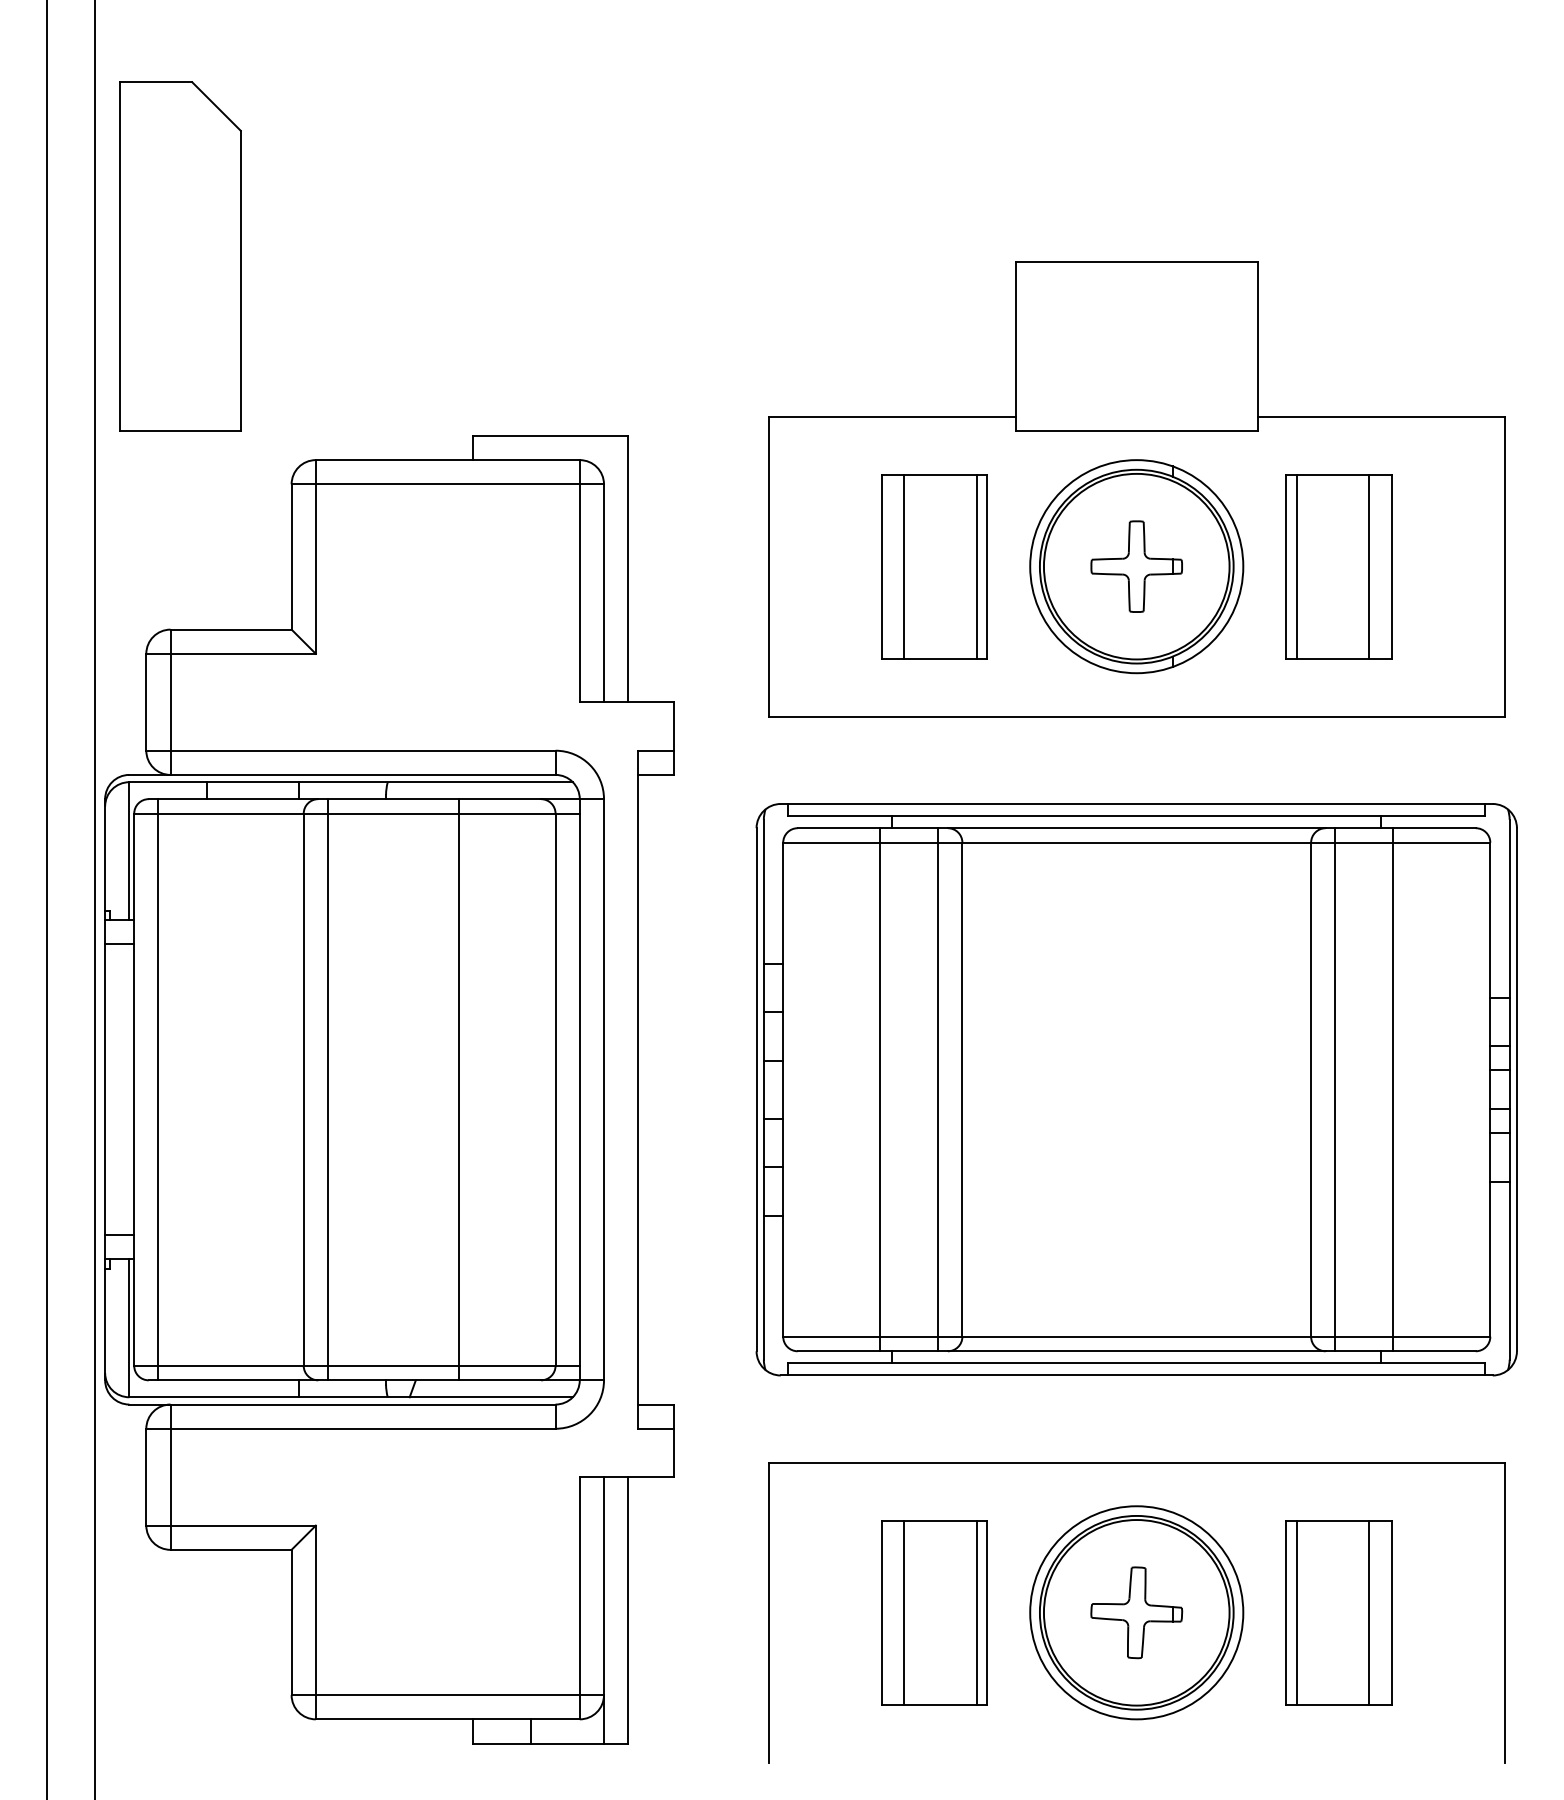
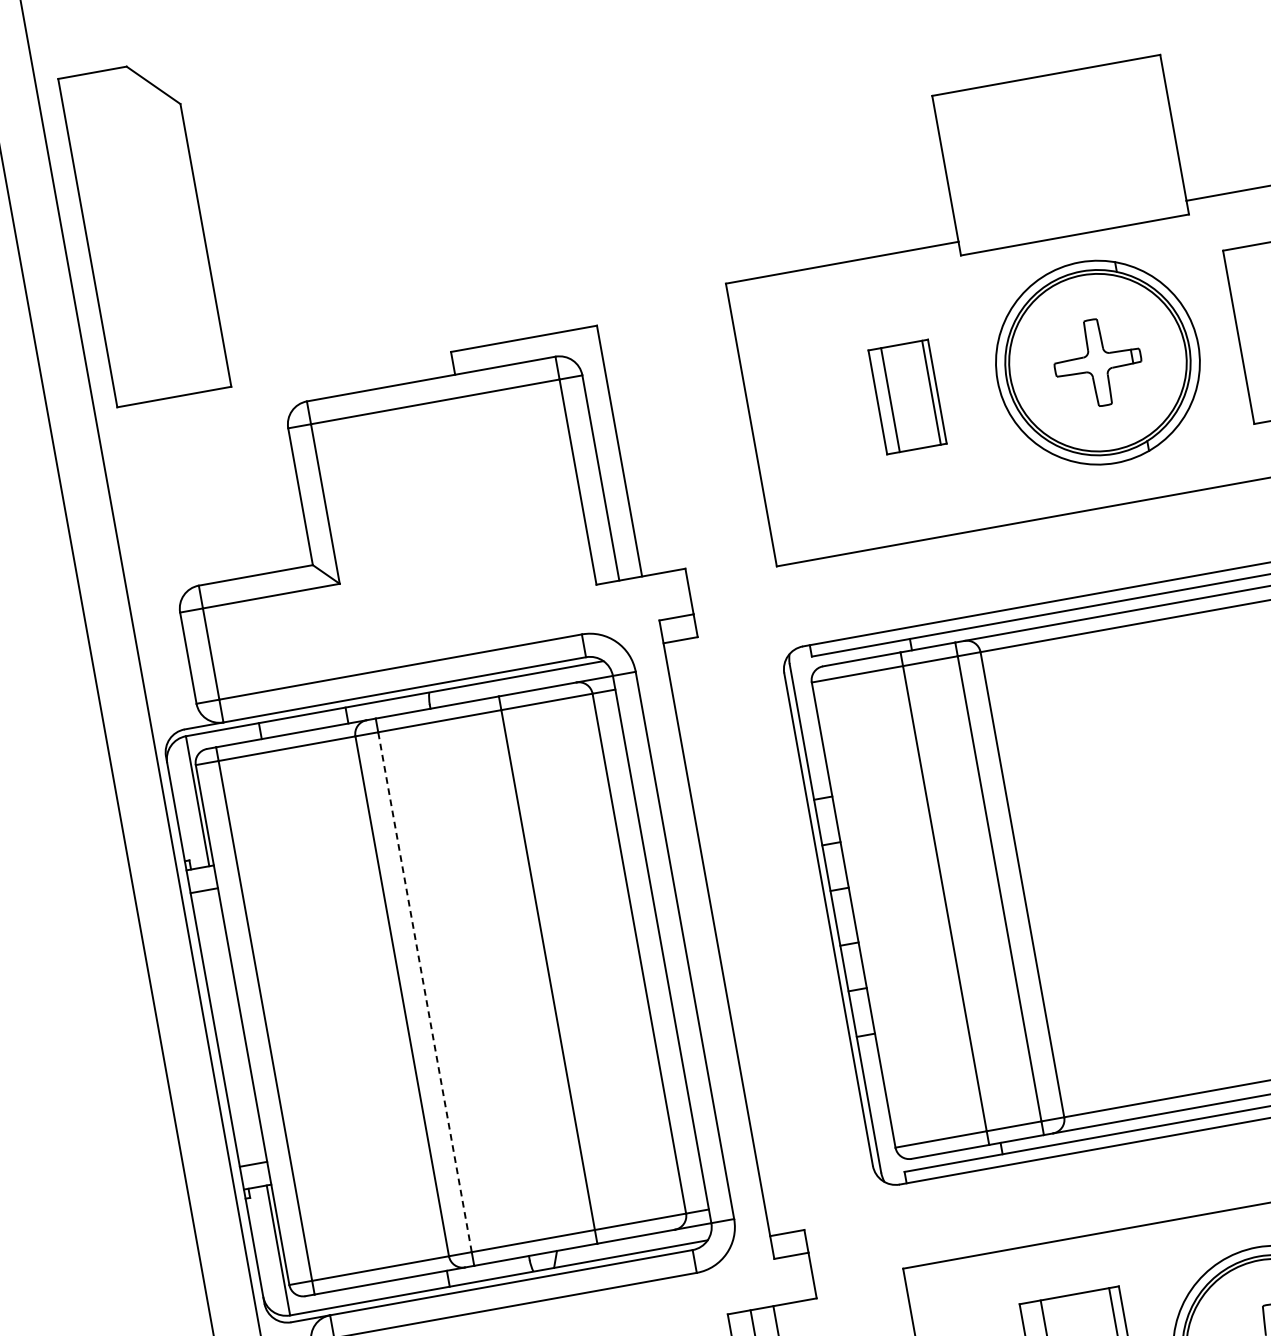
part: (934, 566) -> (907, 396), size x0.6
line: (1296, 566) -> (1248, 335), removed
line: (327, 1089) -> (424, 992), solid -> dashed

